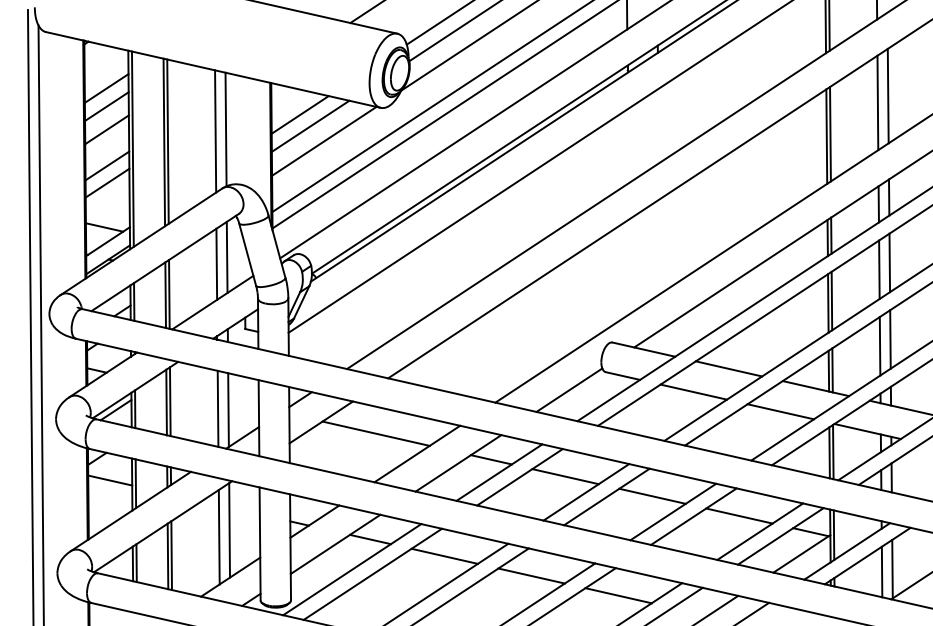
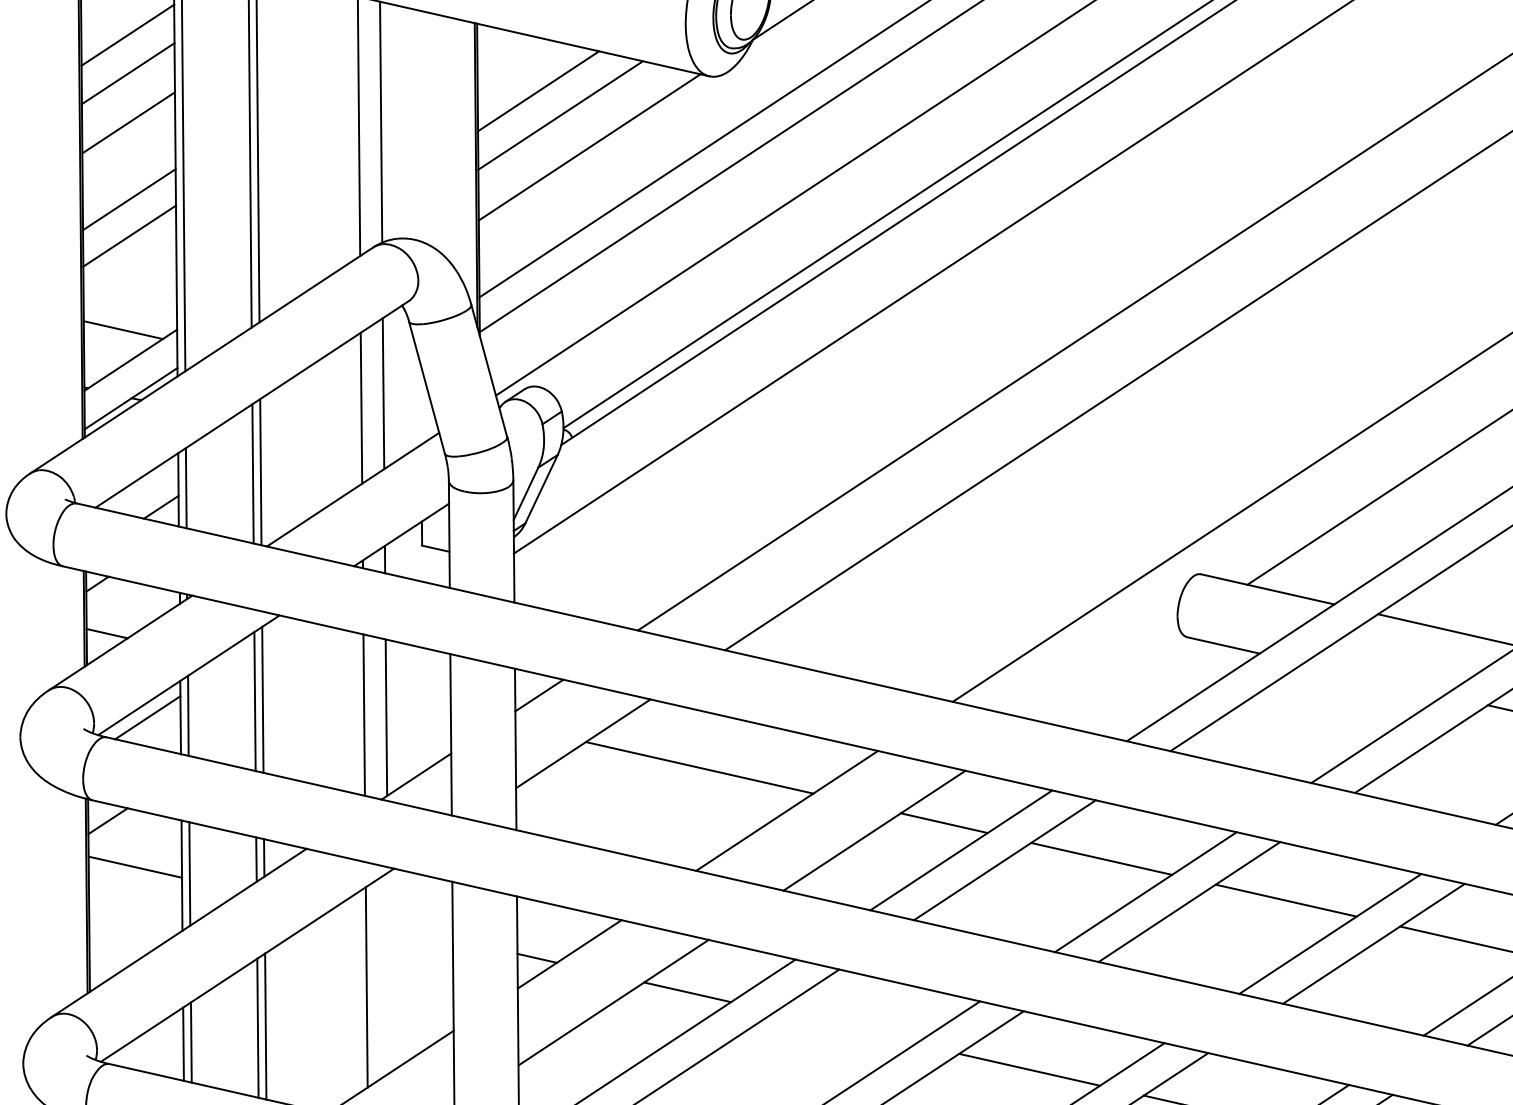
line: (569, 389) -> (1109, 673), removed
line: (693, 391) -> (1373, 678), removed
line: (229, 530) -> (388, 973), removed
line: (444, 555) -> (844, 1026), removed

